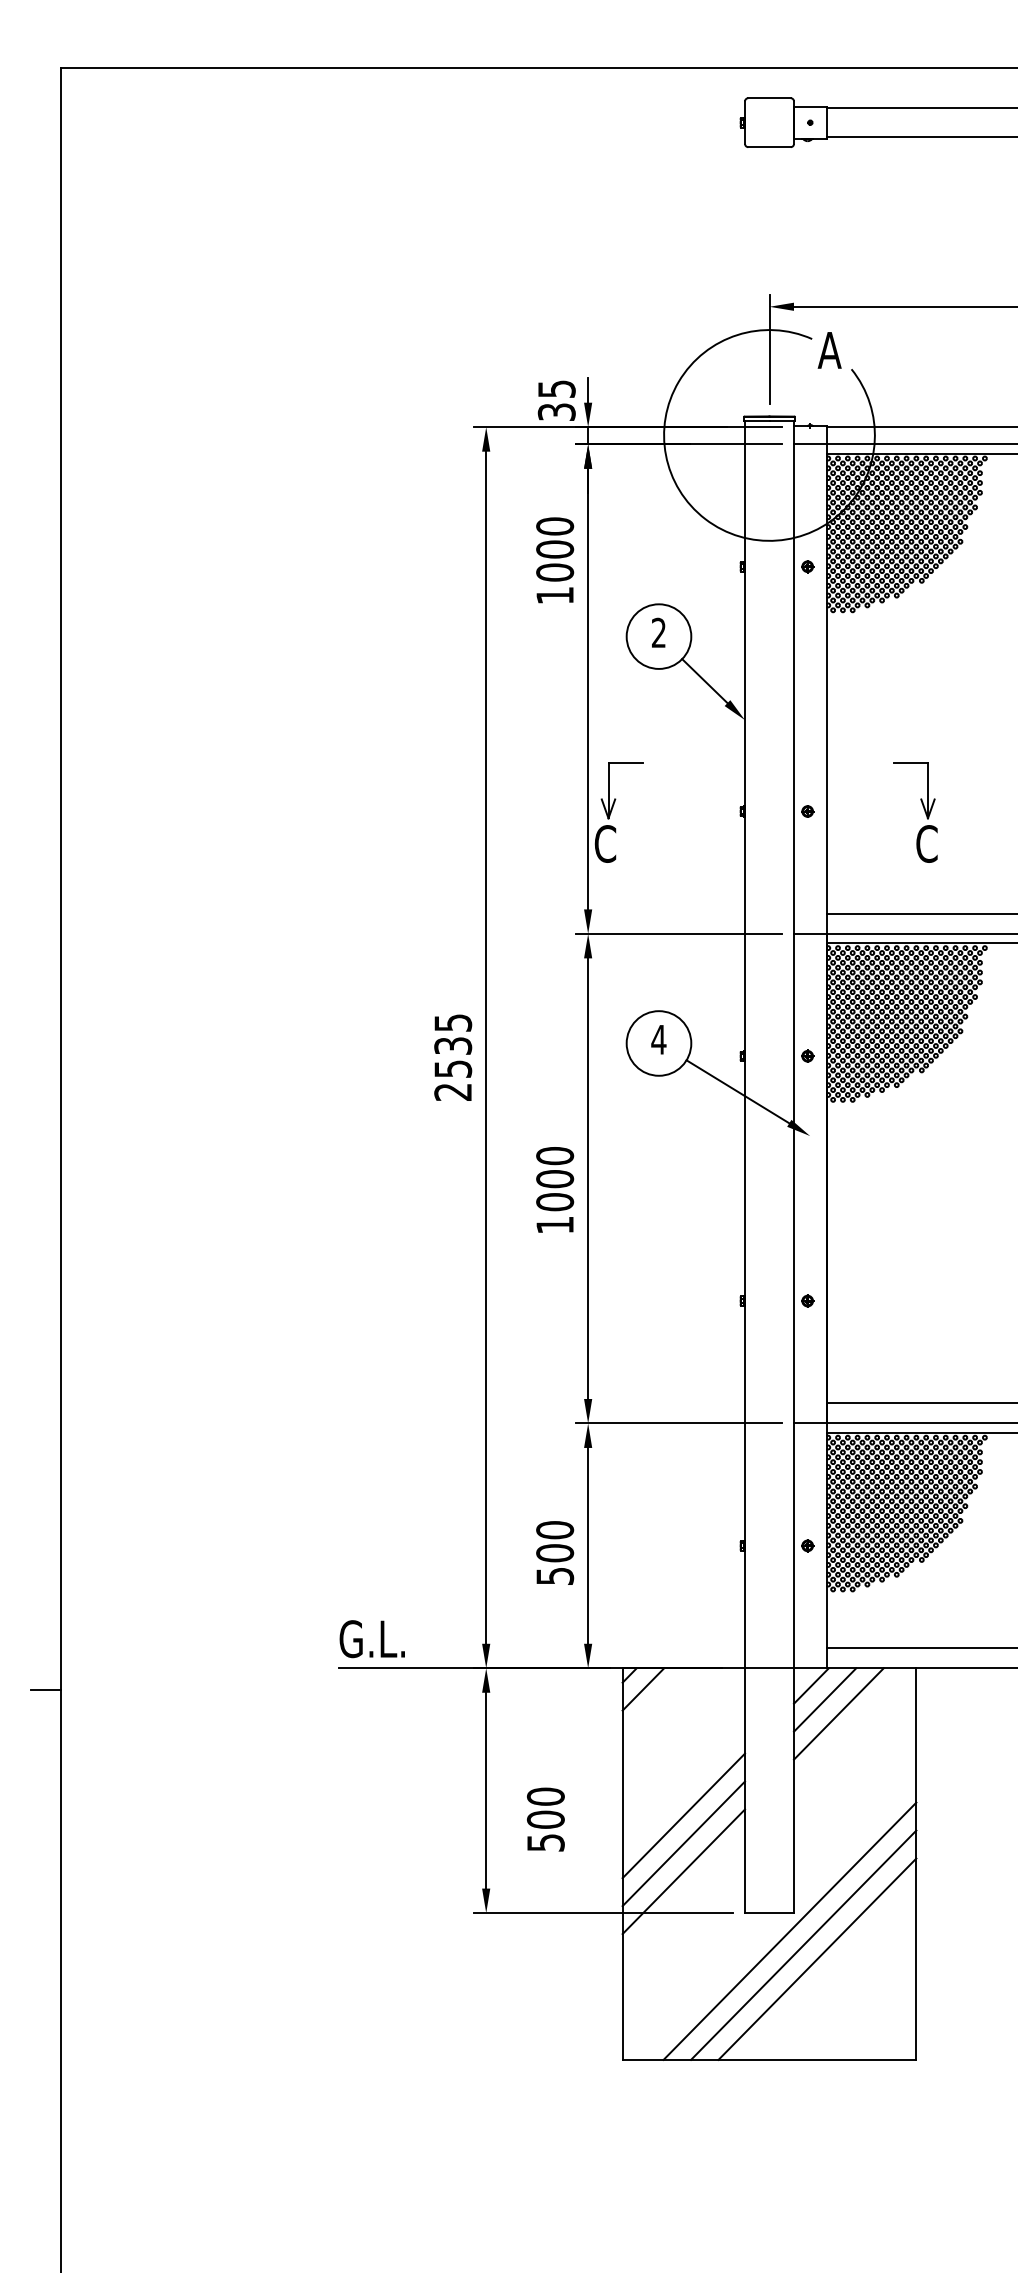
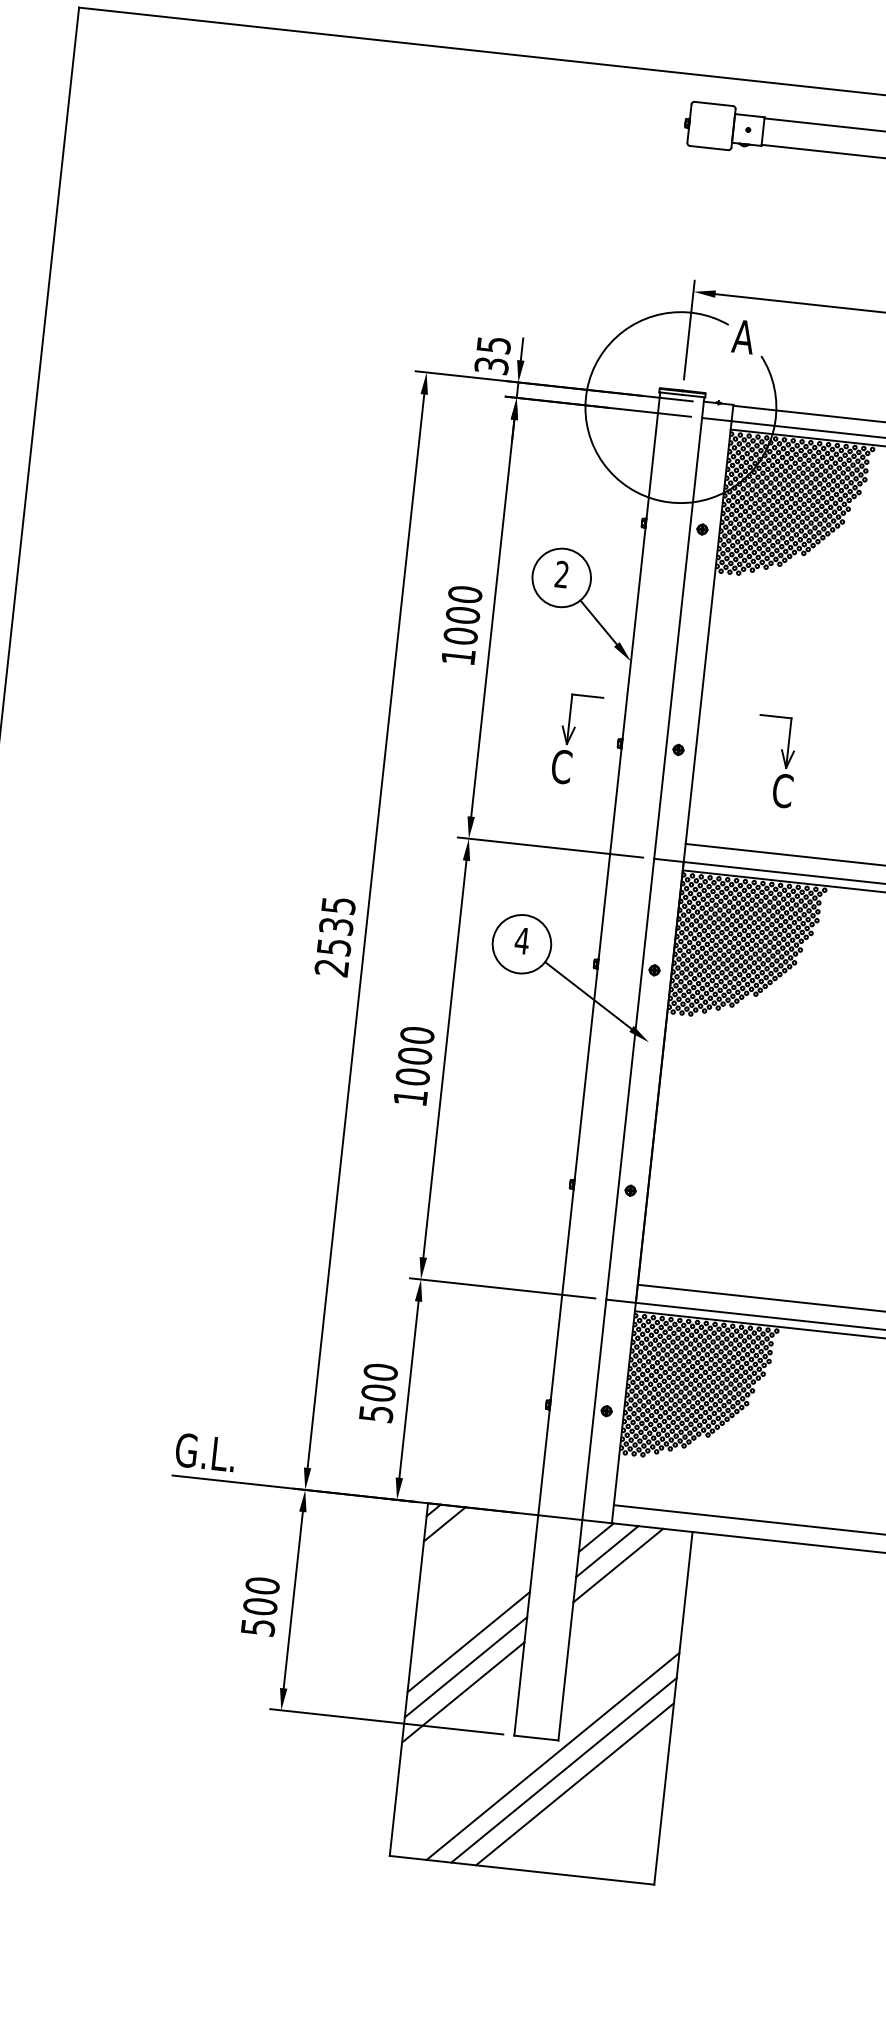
text: (555, 560) -> (462, 625), moved
part: (612, 810) -> (571, 737), moved
text: (545, 1819) -> (260, 1606), moved

